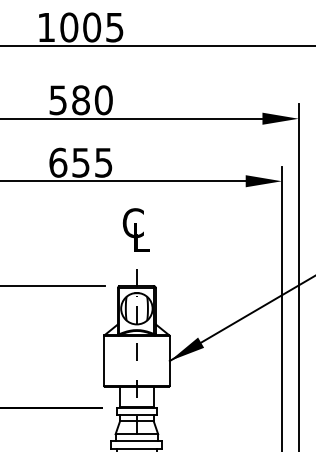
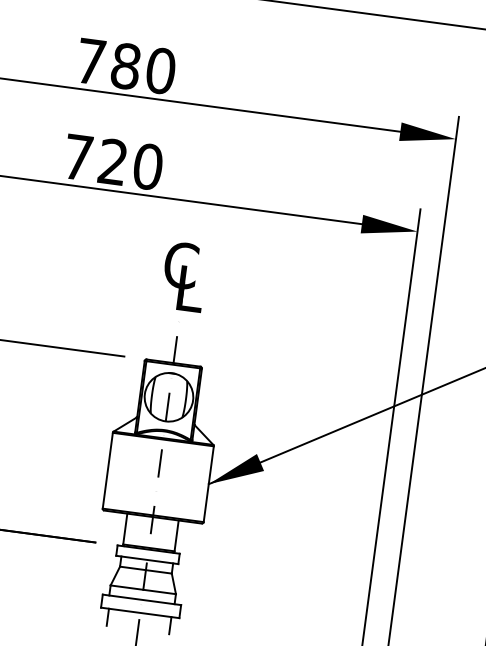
text: (57, 100) -> (89, 61), 580 -> 780
text: (80, 162) -> (112, 161), 655 -> 720

